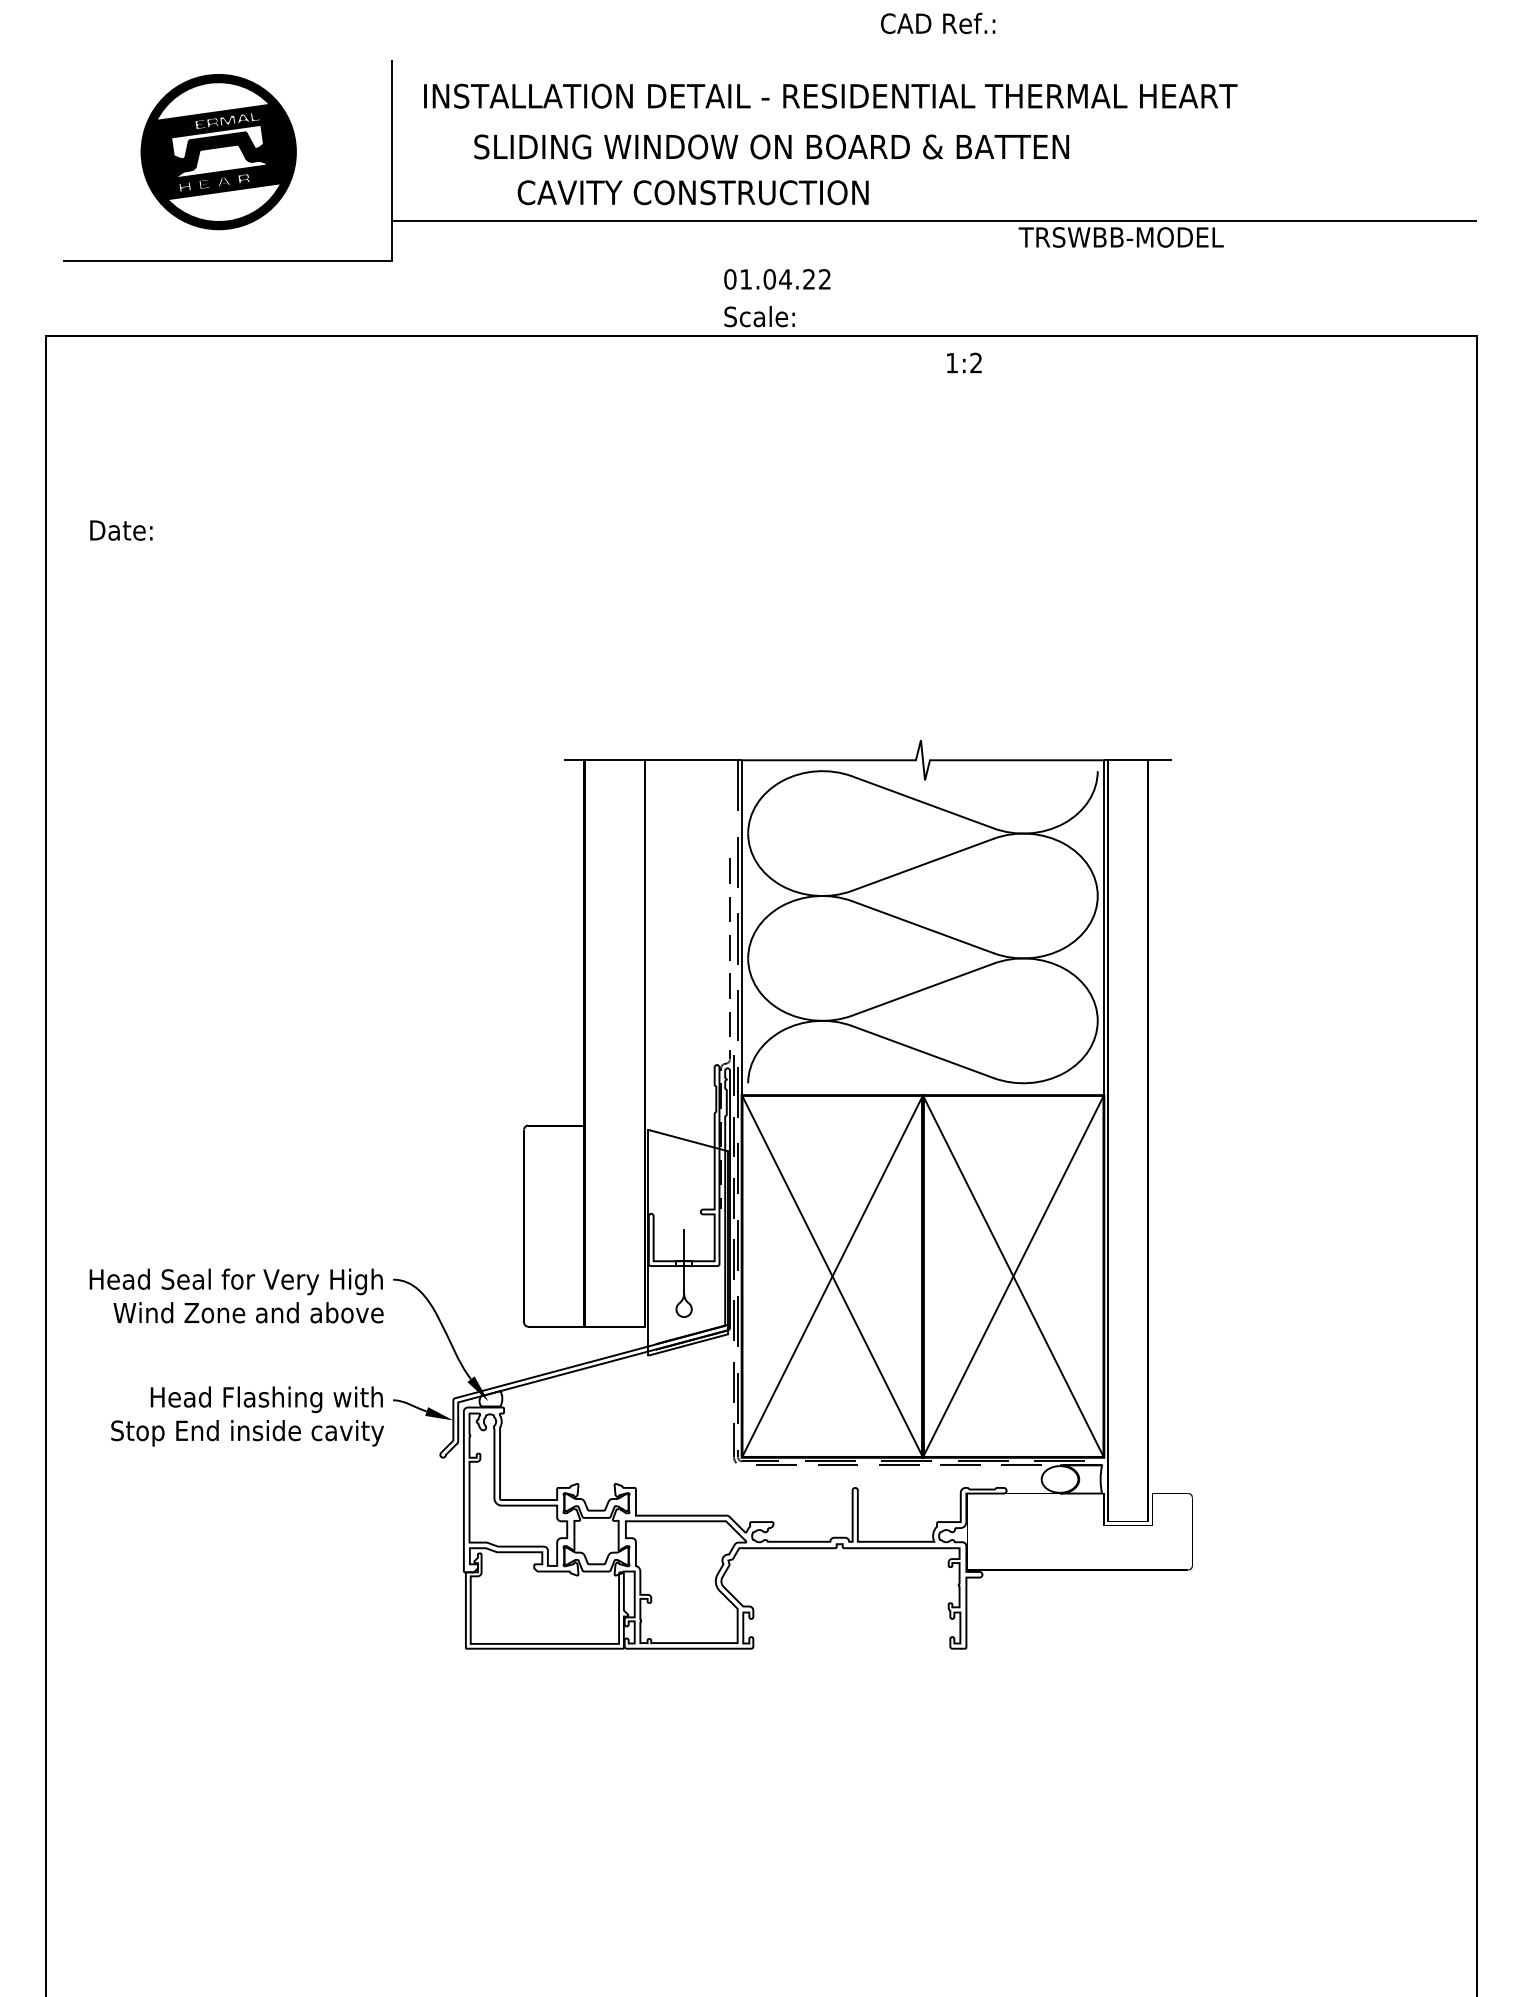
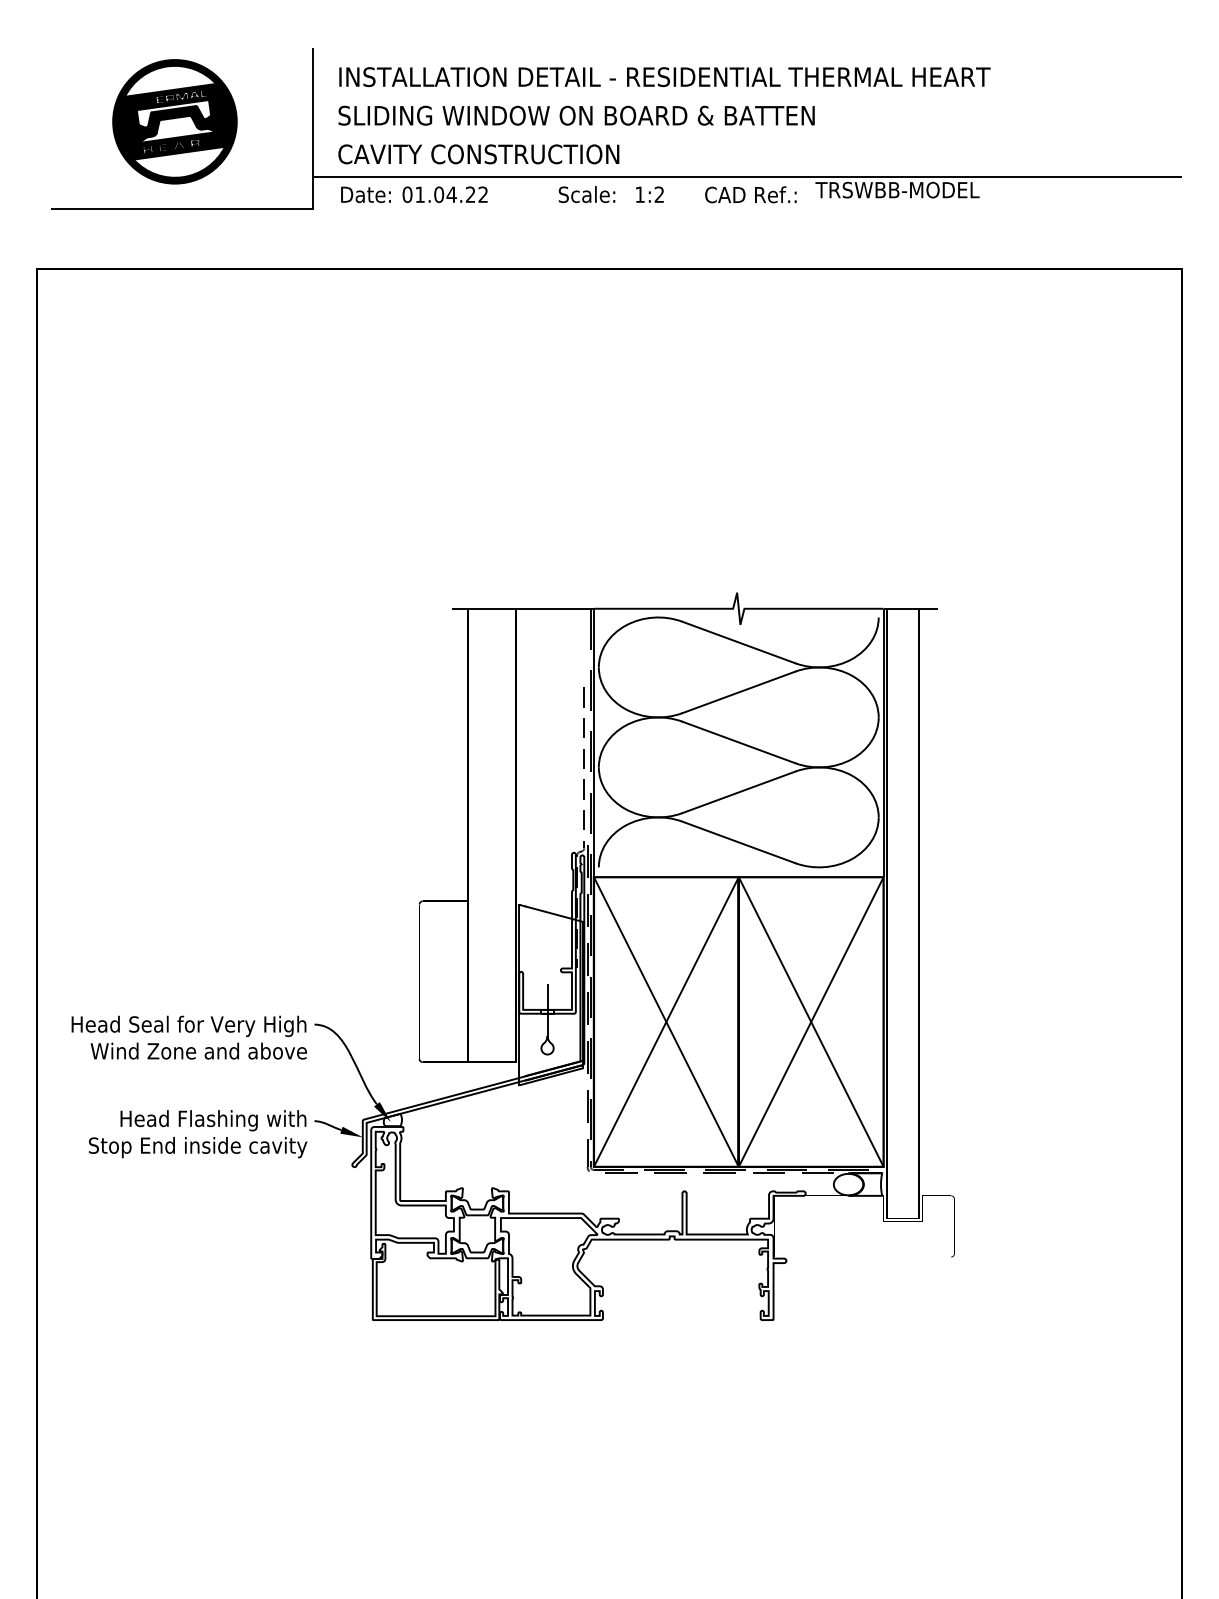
text: (937, 23) -> (750, 194), moved
text: (771, 146) -> (576, 115), moved
text: (692, 192) -> (478, 154), moved
text: (776, 279) -> (444, 194), moved
text: (759, 316) -> (586, 194), moved
text: (963, 362) -> (649, 194), moved
text: (120, 530) -> (365, 194), moved

